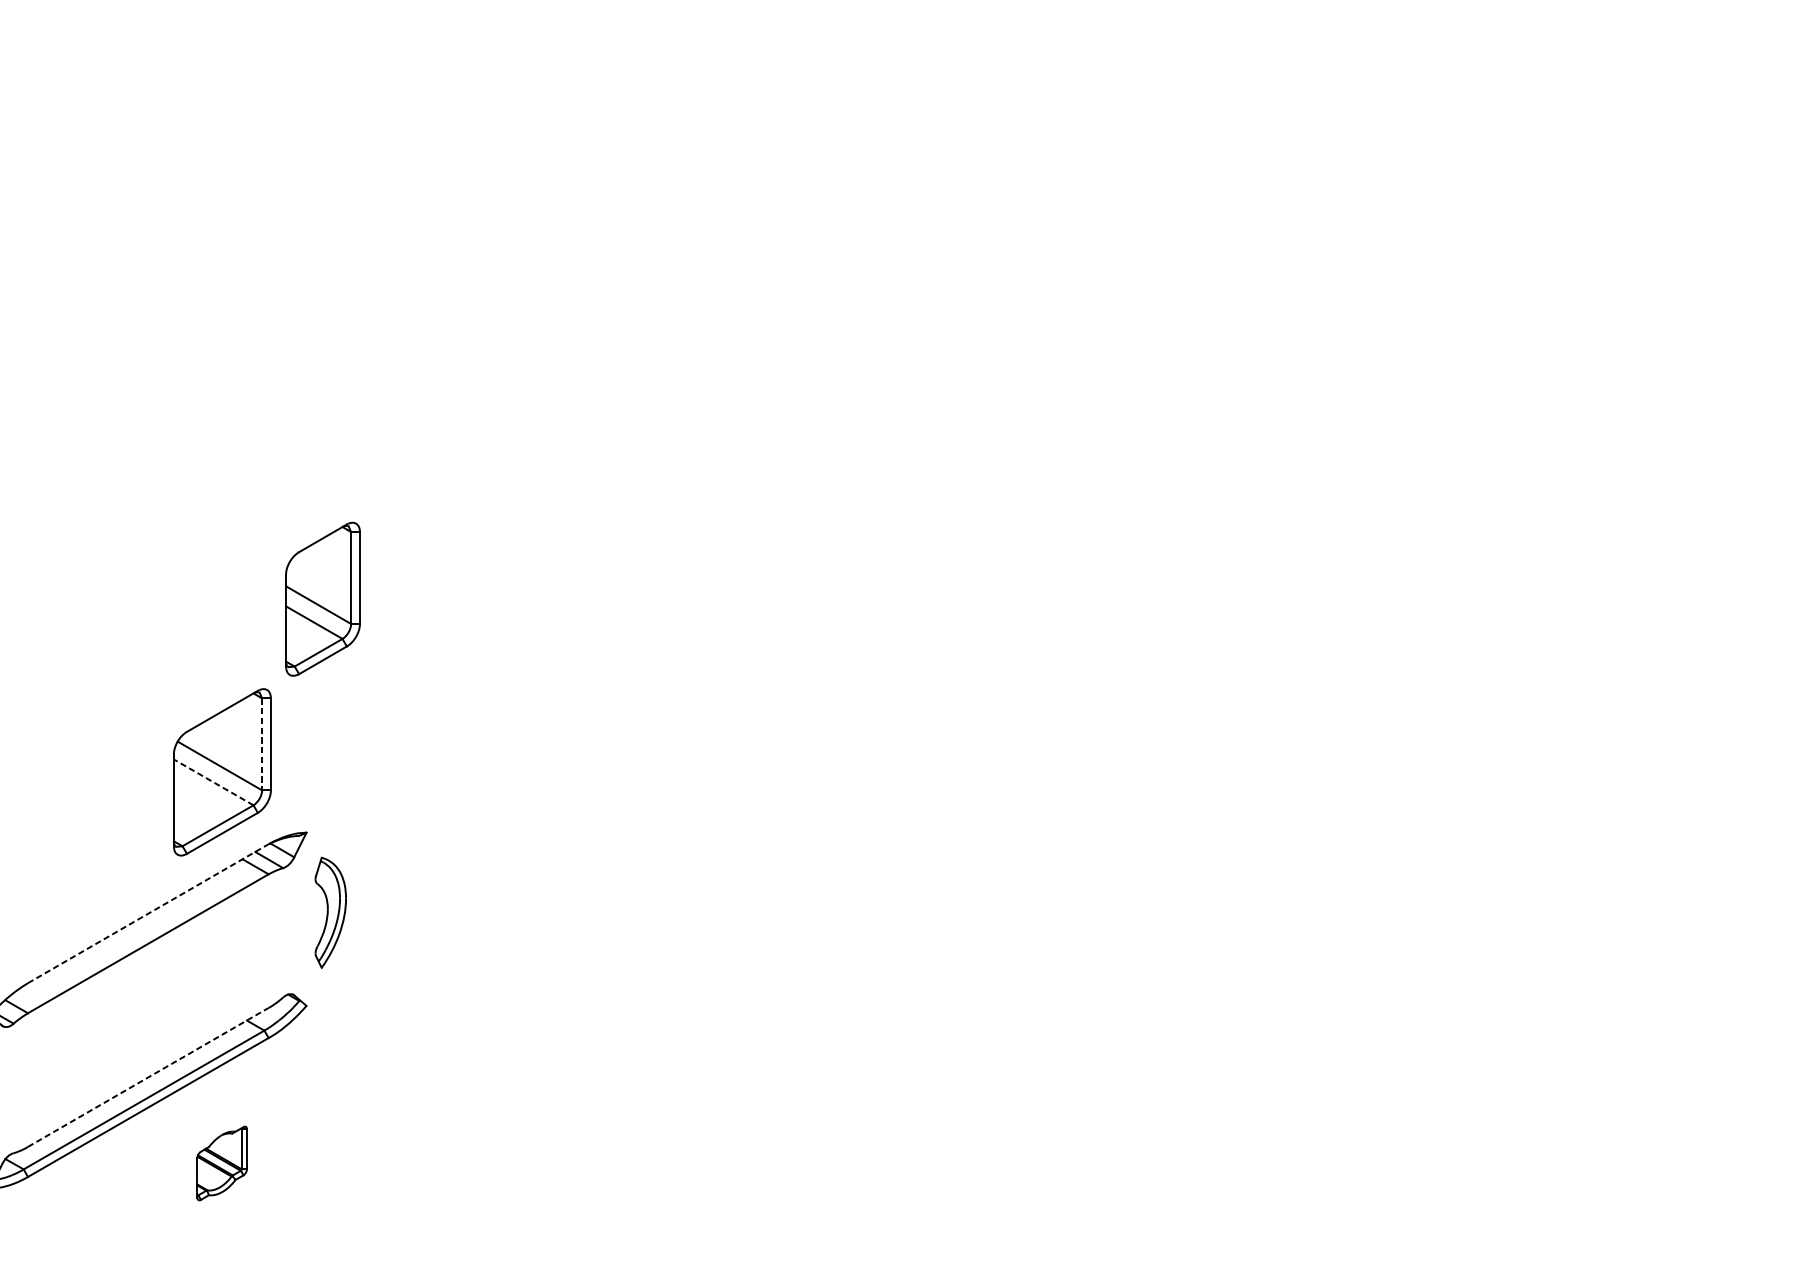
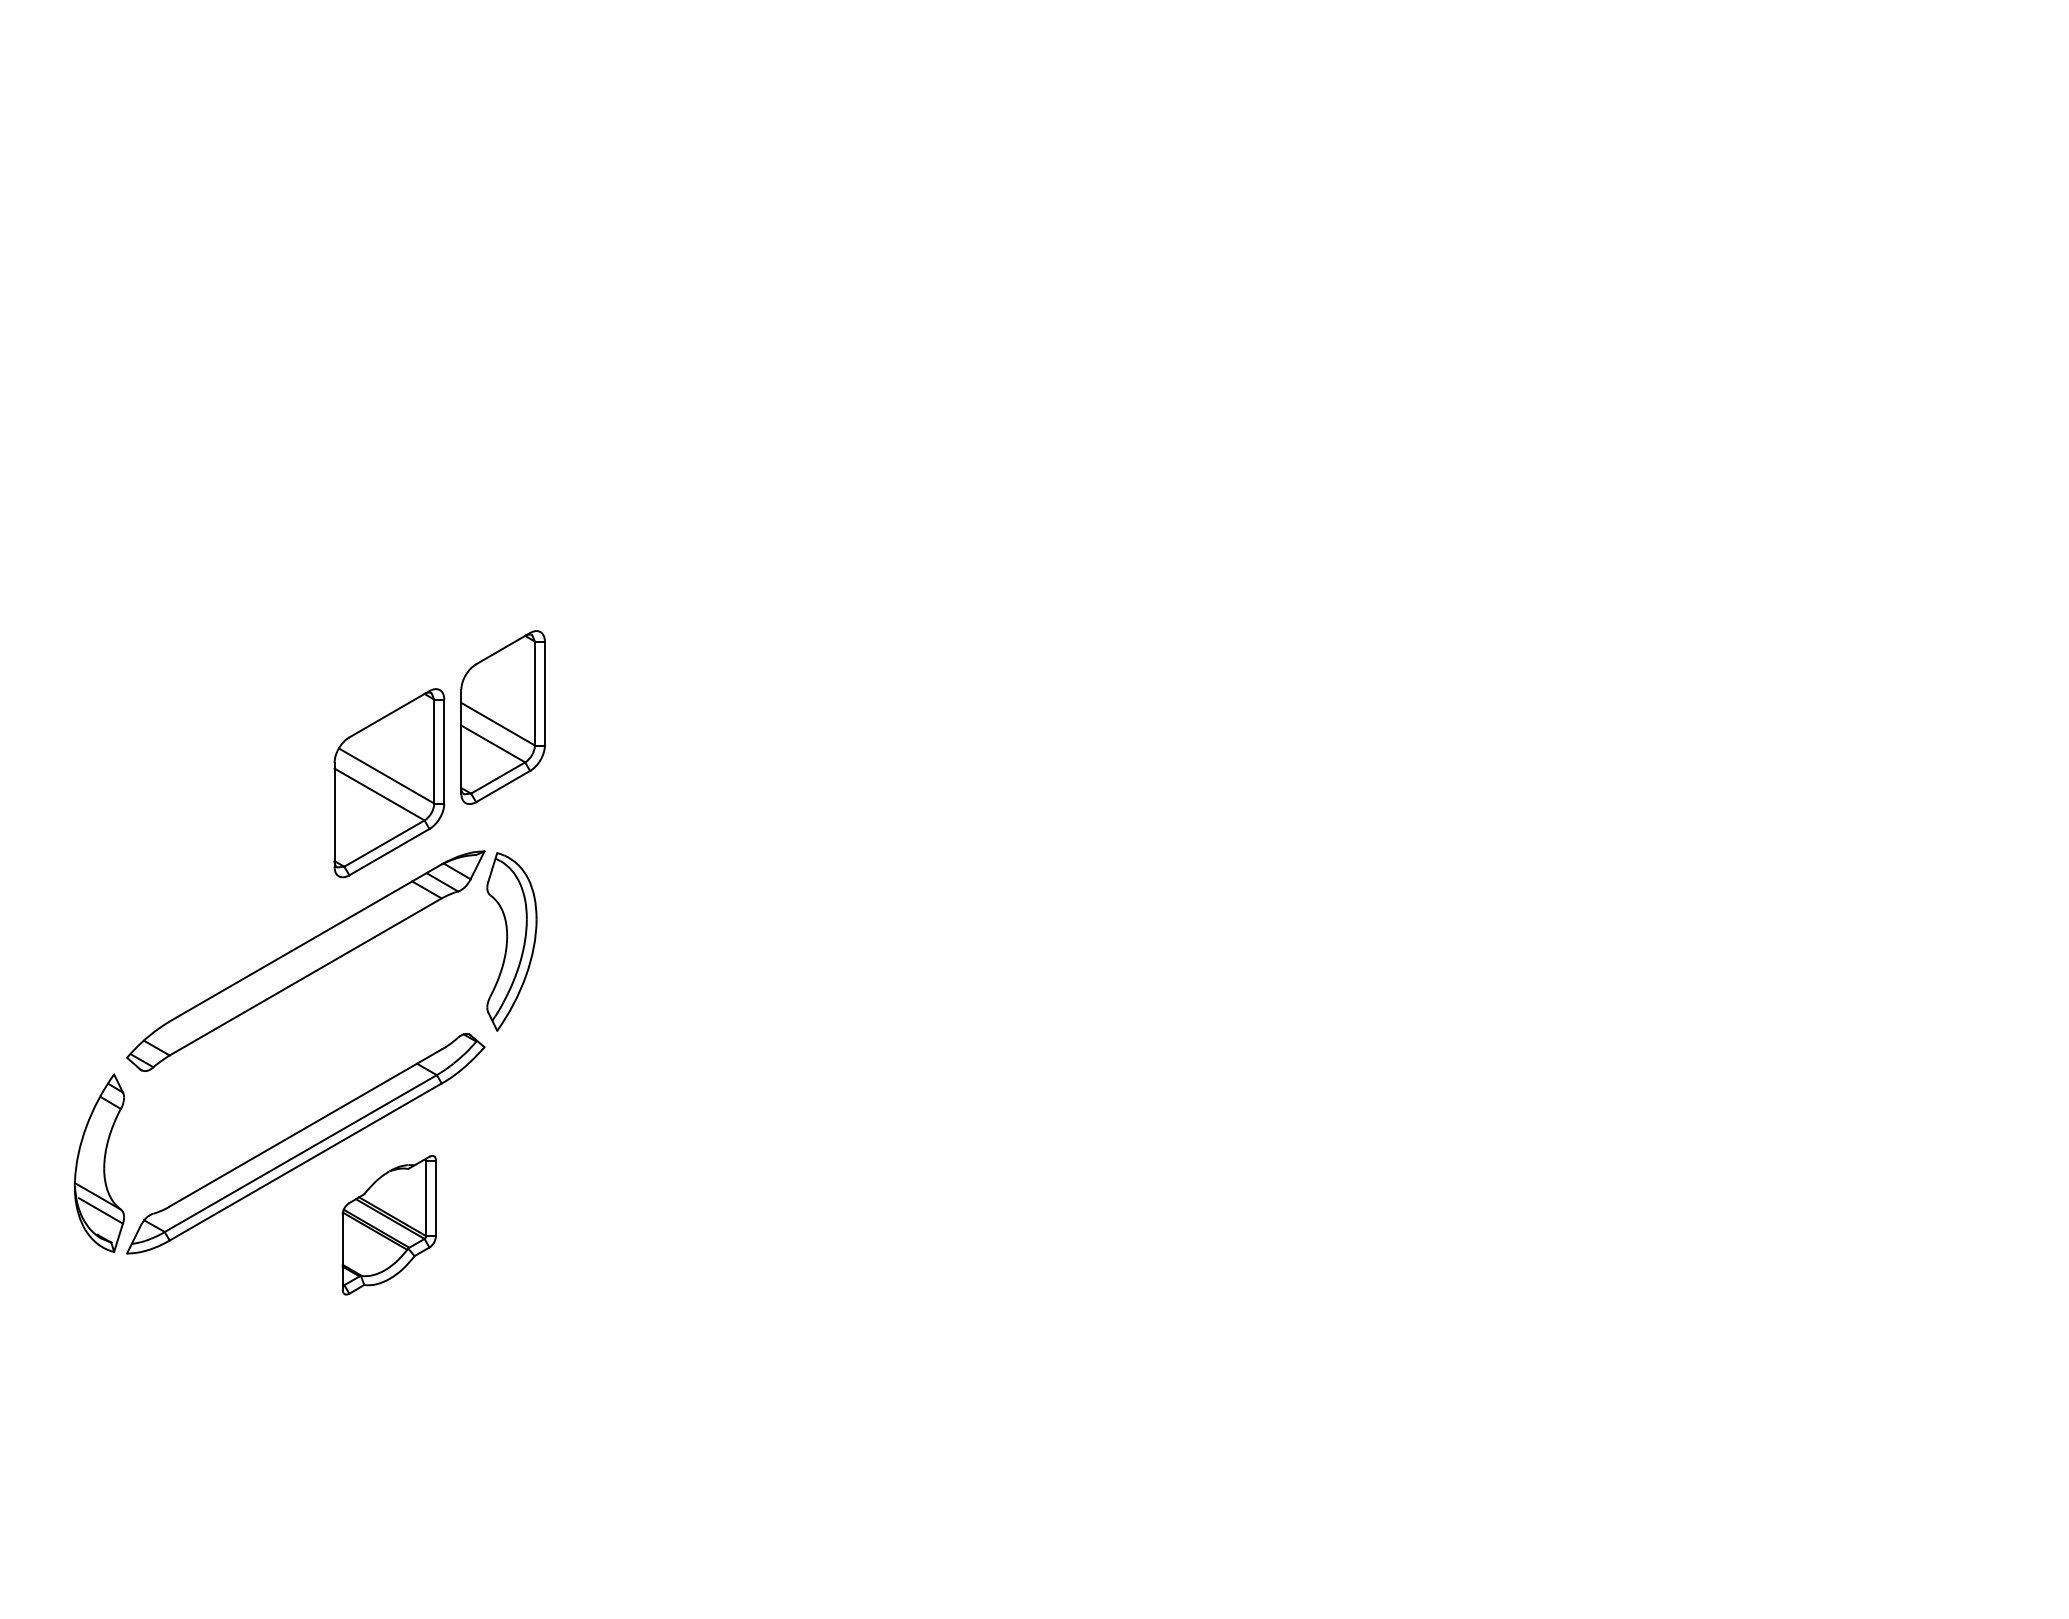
part: (322, 599) -> (502, 717), moved
line: (262, 744) -> (434, 751), dashed -> solid
line: (213, 782) -> (379, 794), dashed -> solid
part: (330, 912) -> (511, 941), size x1.43
line: (149, 913) -> (306, 942), dashed -> solid
line: (149, 1076) -> (306, 1127), dashed -> solid
part: (221, 1163) -> (388, 1225), size x1.67

